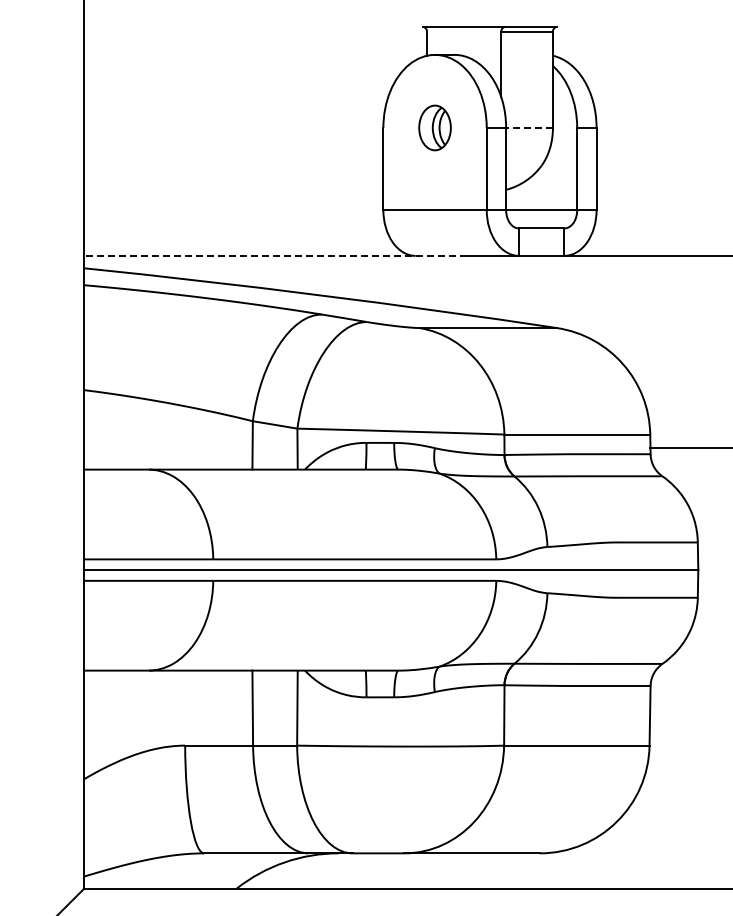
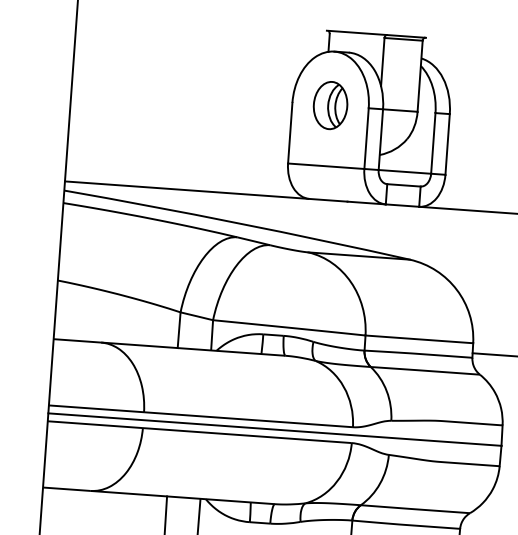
part: (434, 127) -> (330, 105), size x1.43
line: (529, 127) -> (400, 110), dashed -> solid
line: (275, 255) -> (206, 191), dashed -> solid

